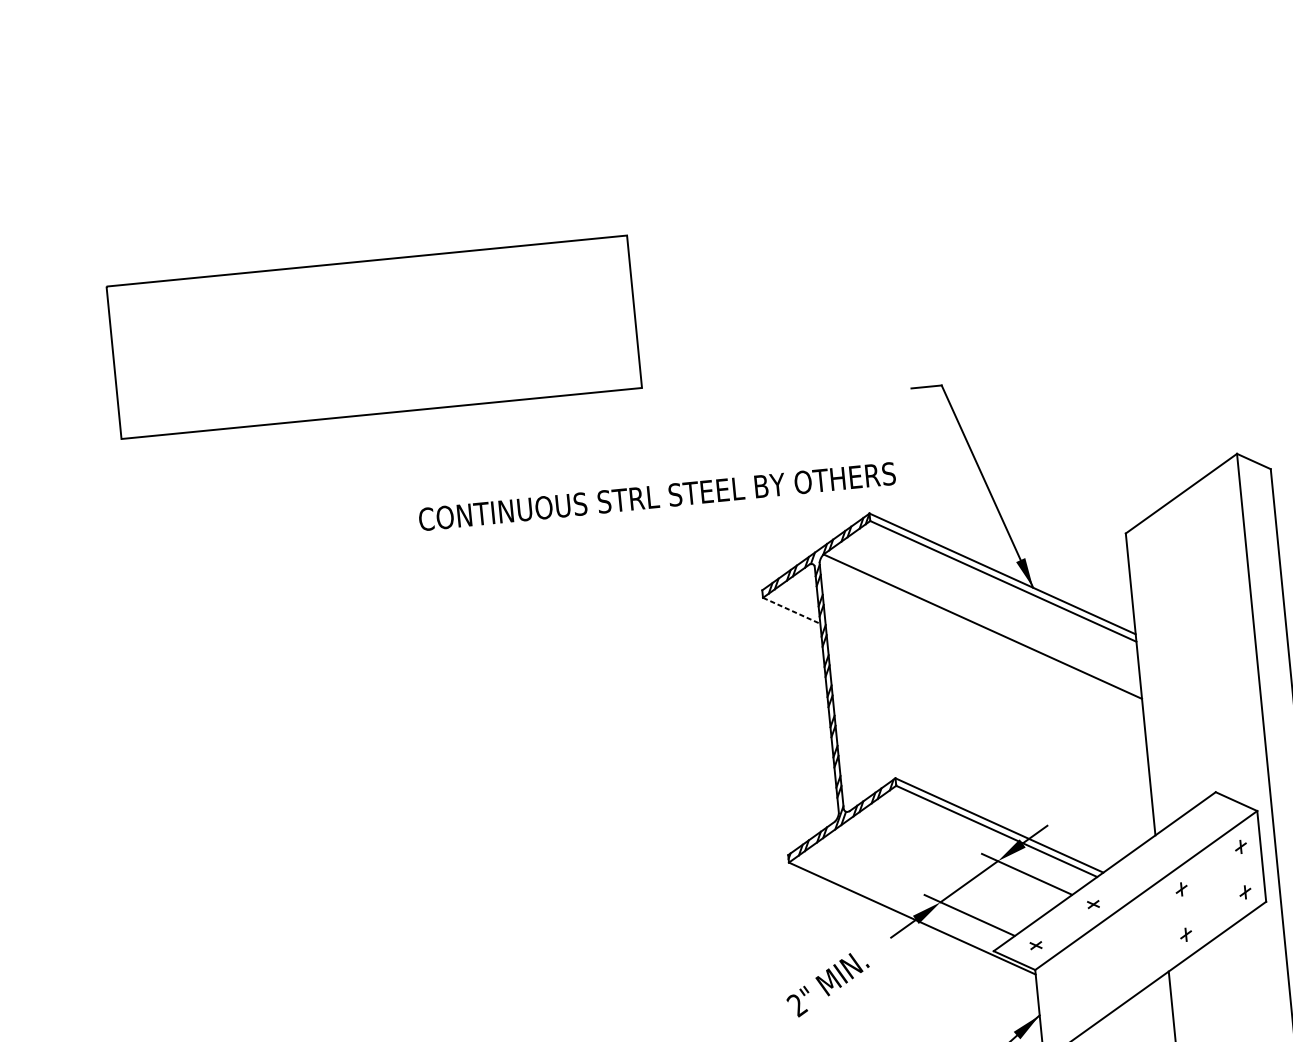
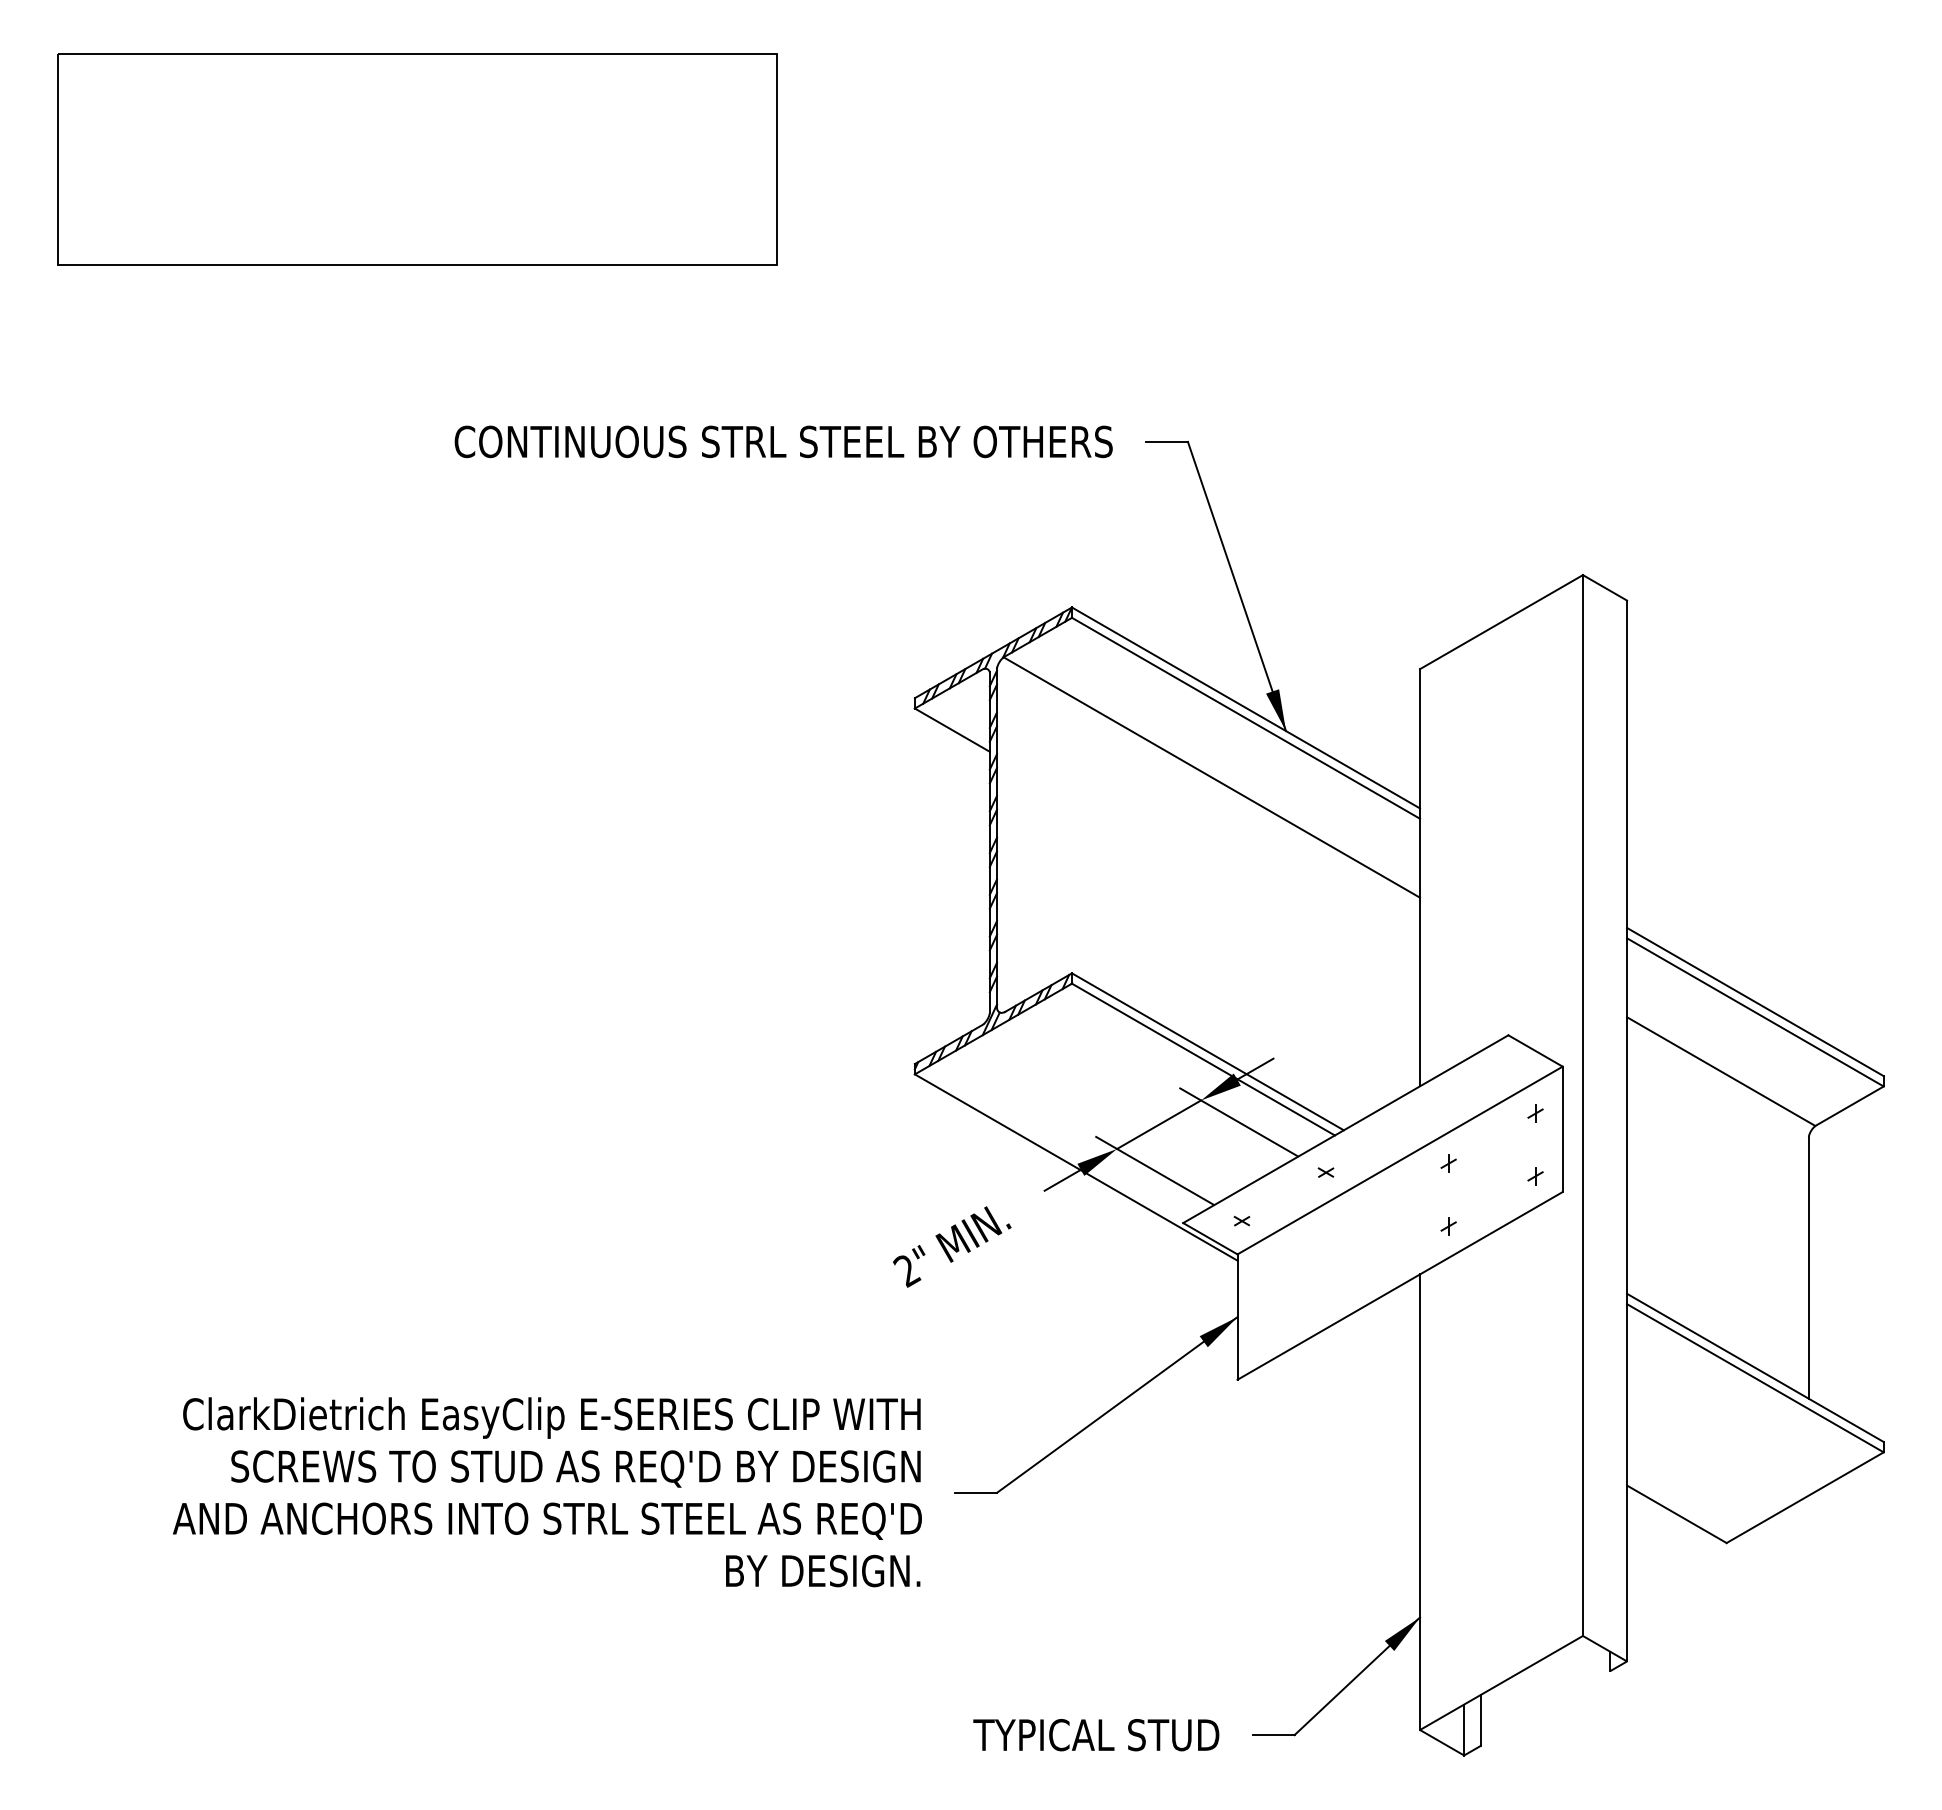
part: (374, 337) -> (417, 159), moved
text: (657, 496) -> (783, 441), moved
line: (791, 611) -> (952, 730), dashed -> solid

